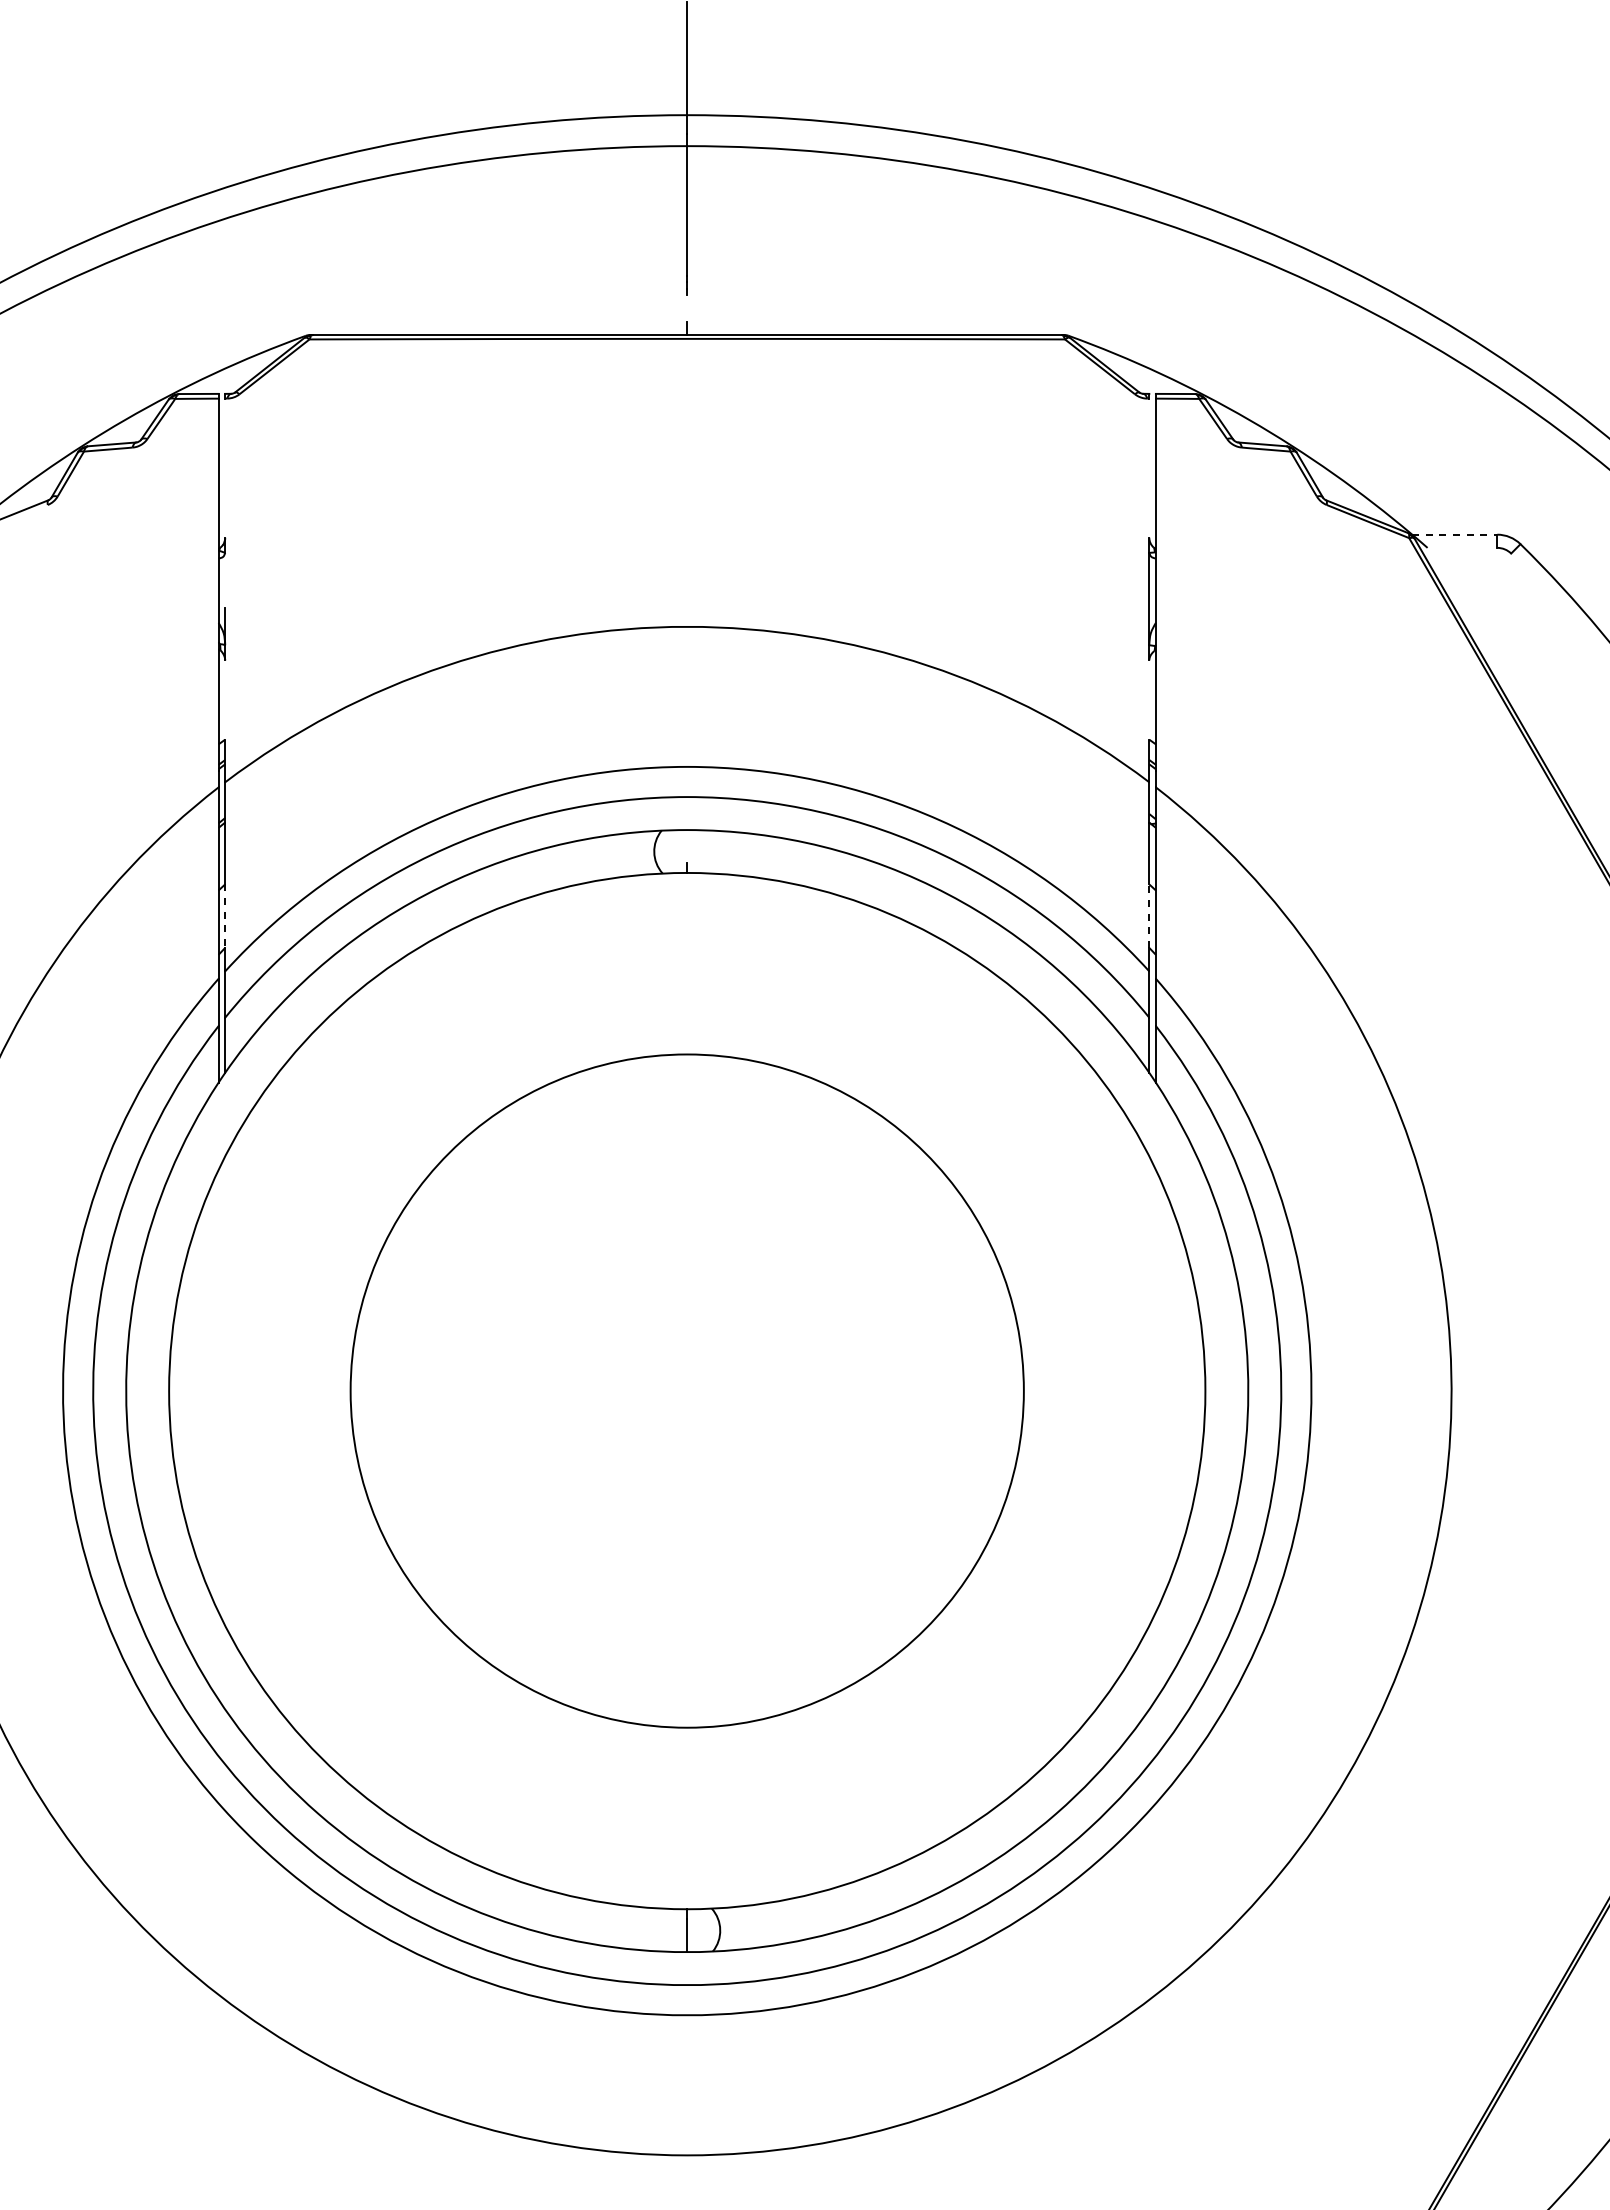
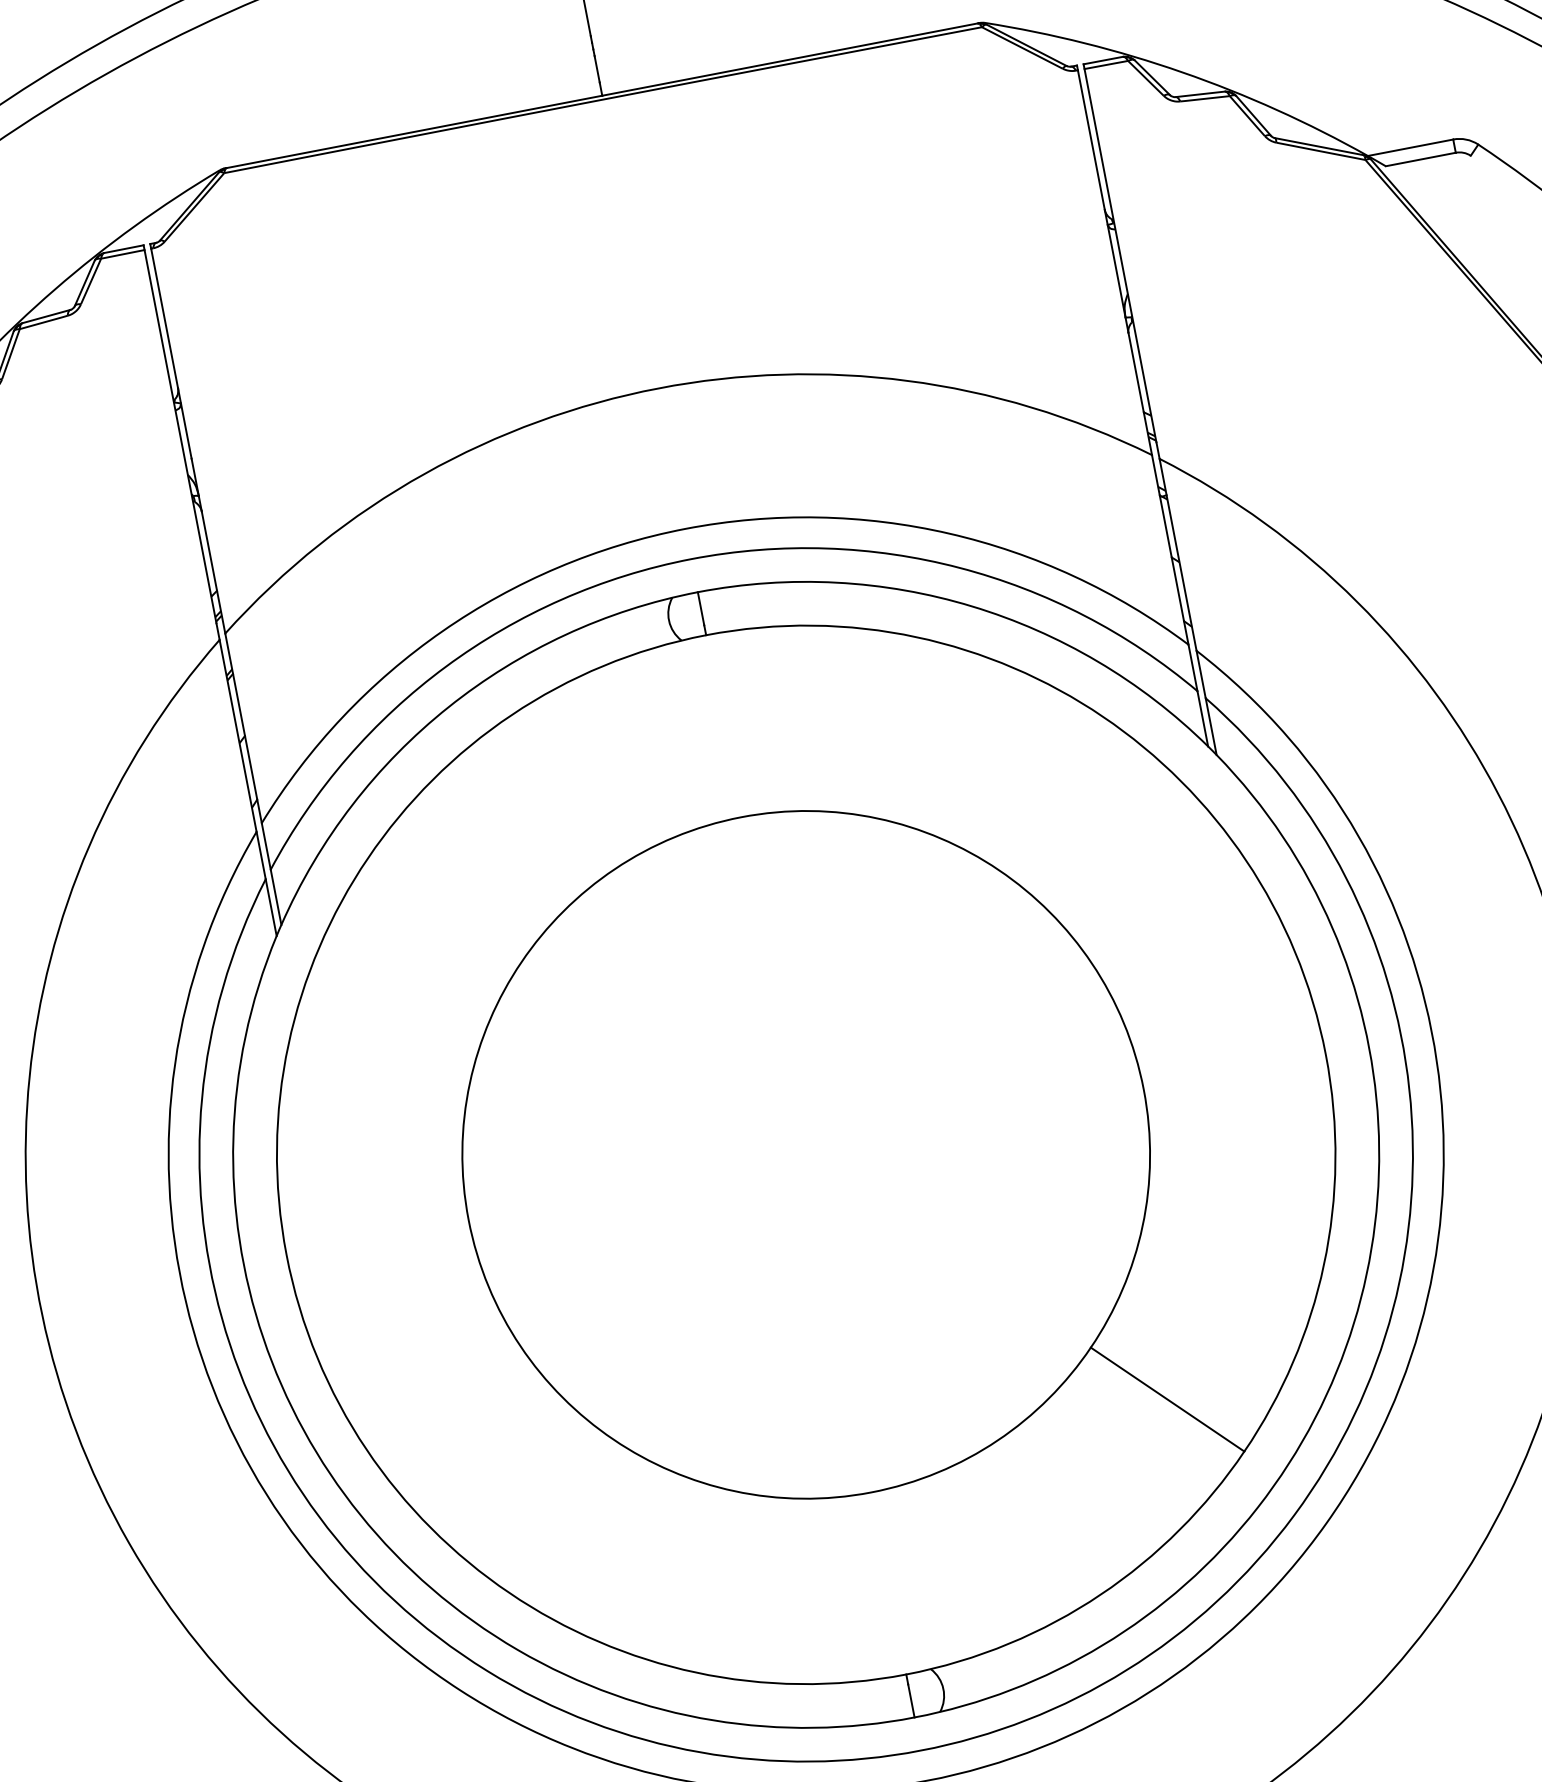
line: (687, 308) -> (597, 69), added
line: (225, 467) -> (164, 317), added
line: (1149, 467) -> (1091, 139), added
line: (1454, 534) -> (1410, 147), dashed -> solid
line: (1462, 547) -> (1420, 159), added
line: (225, 579) -> (186, 430), added
line: (225, 699) -> (209, 550), added
line: (1149, 699) -> (1136, 372), added
line: (687, 846) -> (701, 608), added
line: (225, 916) -> (251, 768), dashed -> solid
line: (1149, 916) -> (1178, 589), dashed -> solid
line: (989, 1693) -> (1167, 1399), added

